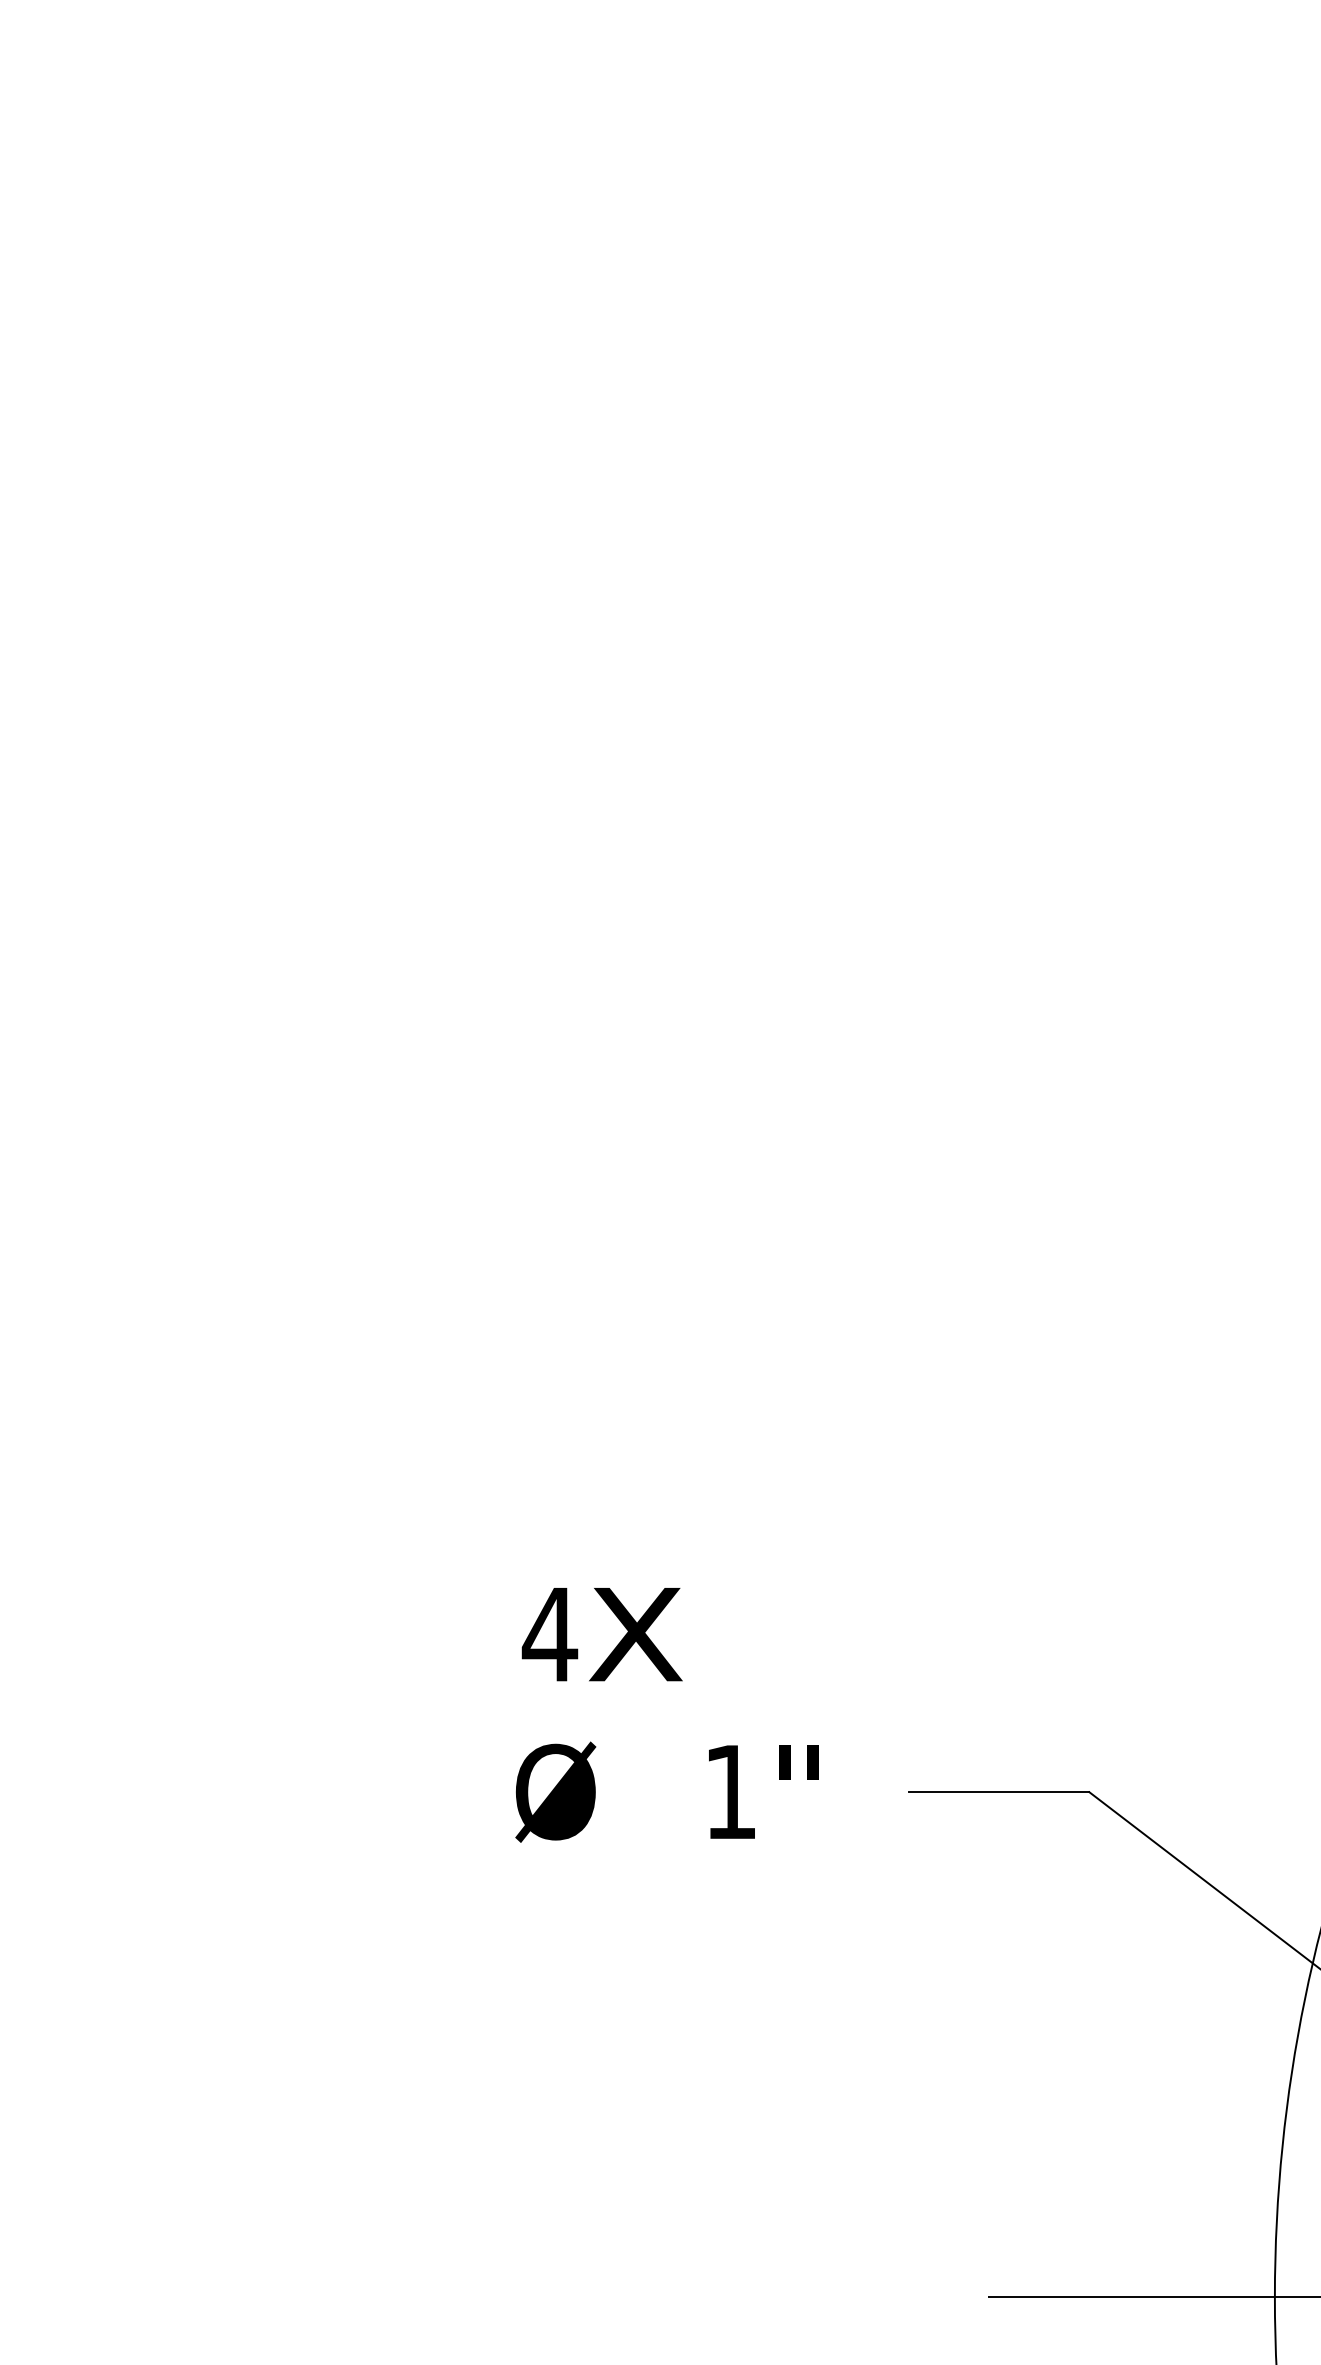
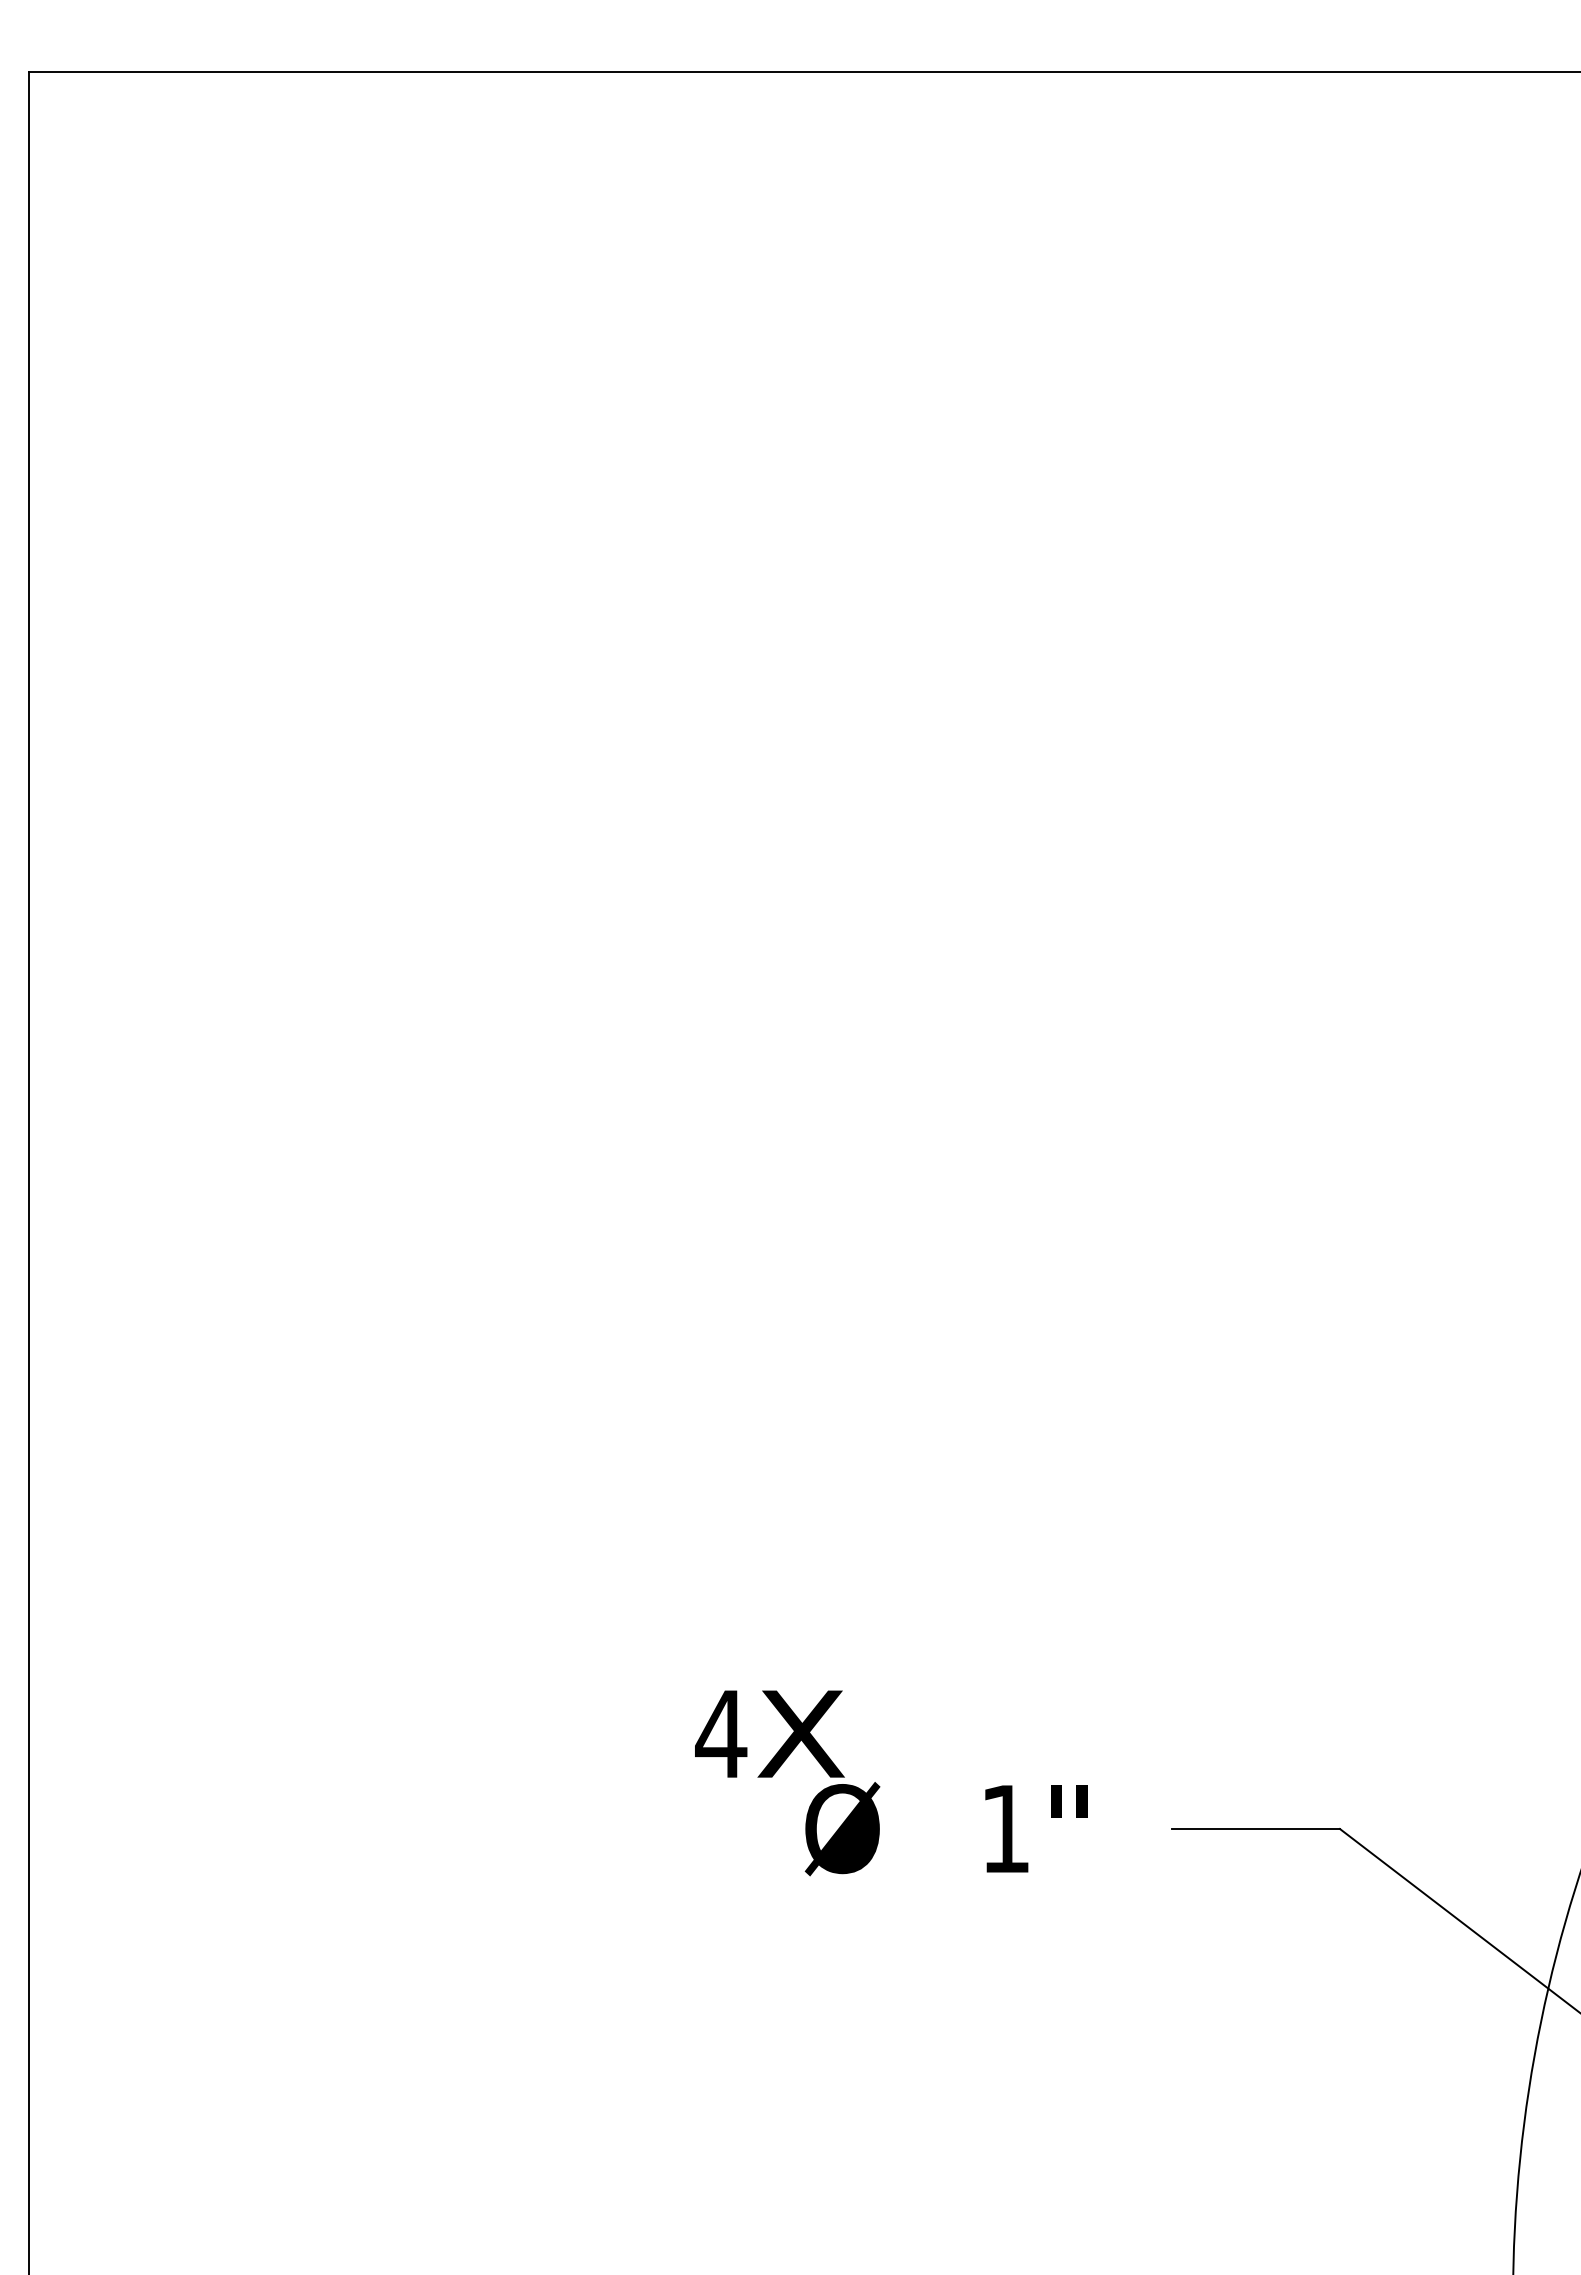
text: (601, 1633) -> (769, 1733), moved

